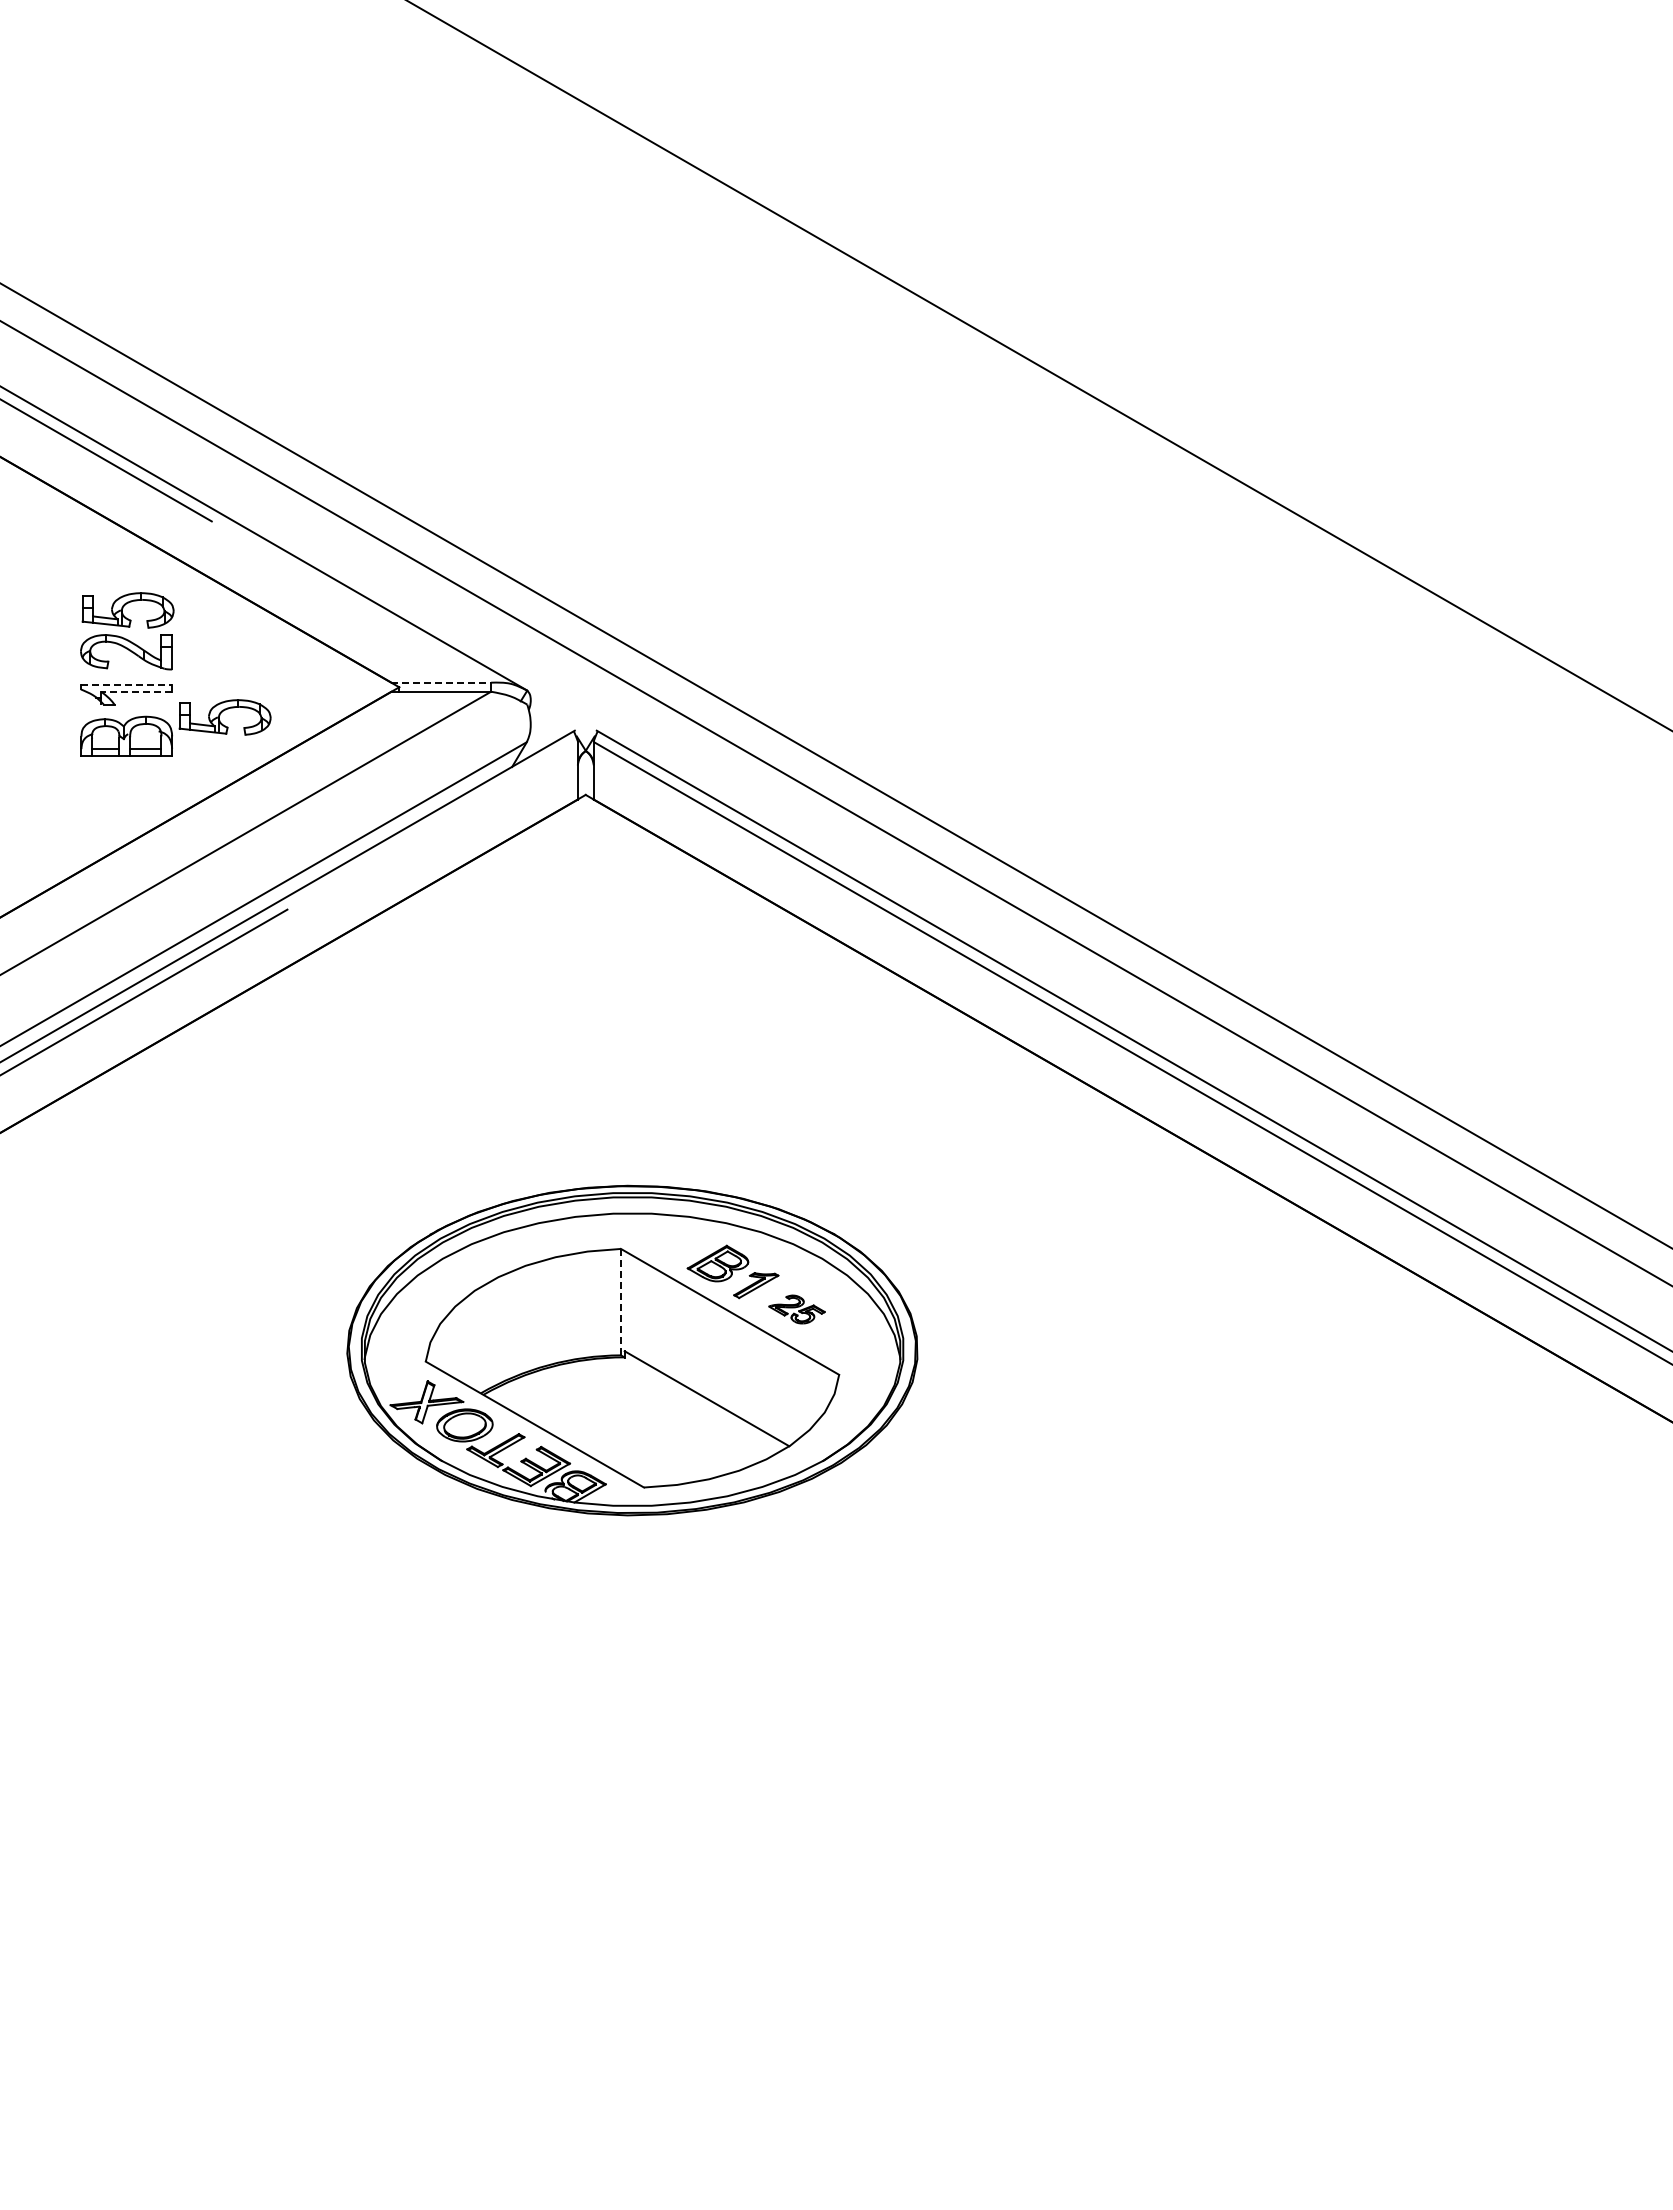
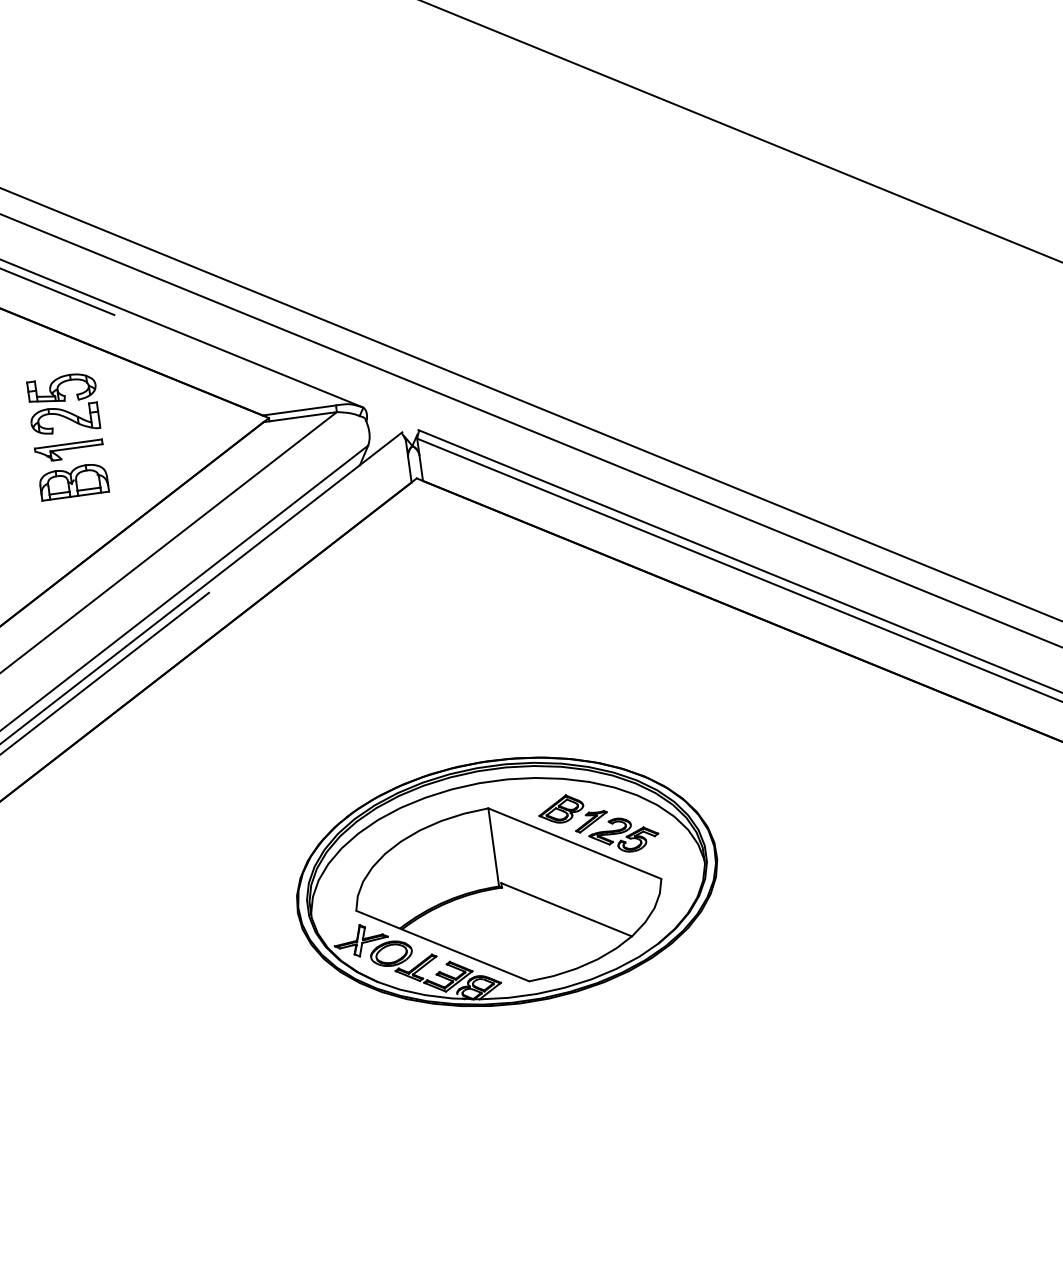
line: (441, 682) -> (299, 410), dashed -> solid
line: (126, 685) -> (68, 444), dashed -> solid
line: (136, 691) -> (76, 447), dashed -> solid
part: (224, 717) -> (143, 457), removed
line: (621, 1301) -> (494, 846), dashed -> solid
part: (796, 1309) -> (623, 835), size x1.67

